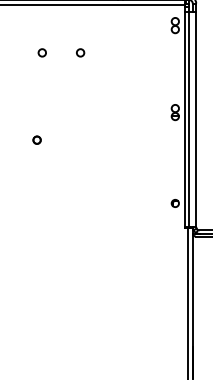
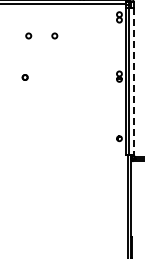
line: (195, 119) -> (133, 81), solid -> dashed
part: (36, 140) -> (24, 77), moved

